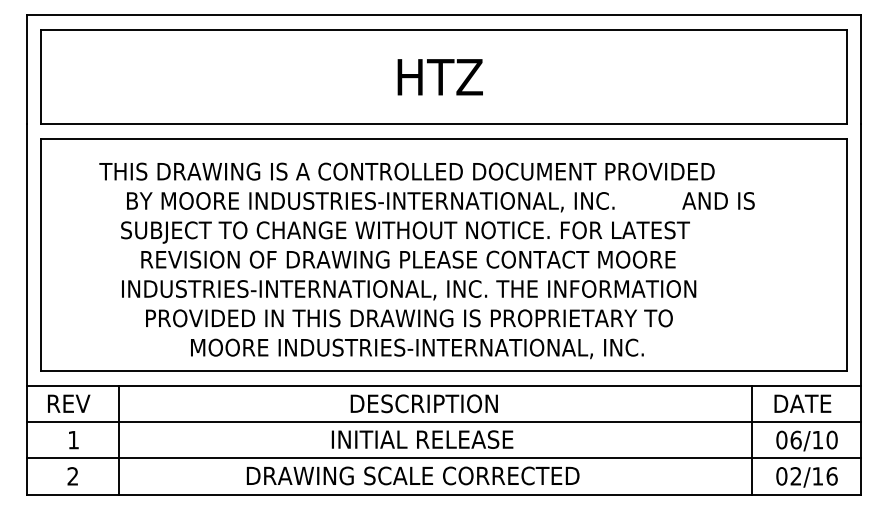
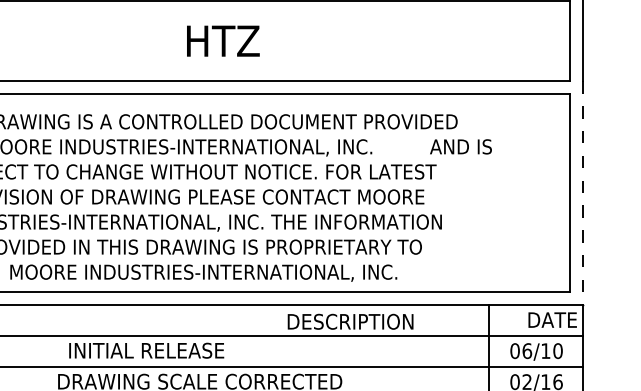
line: (861, 254) -> (583, 192), solid -> dashed
text: (423, 403) -> (349, 321), moved
text: (802, 403) -> (552, 319), moved
text: (422, 439) -> (146, 350), moved

